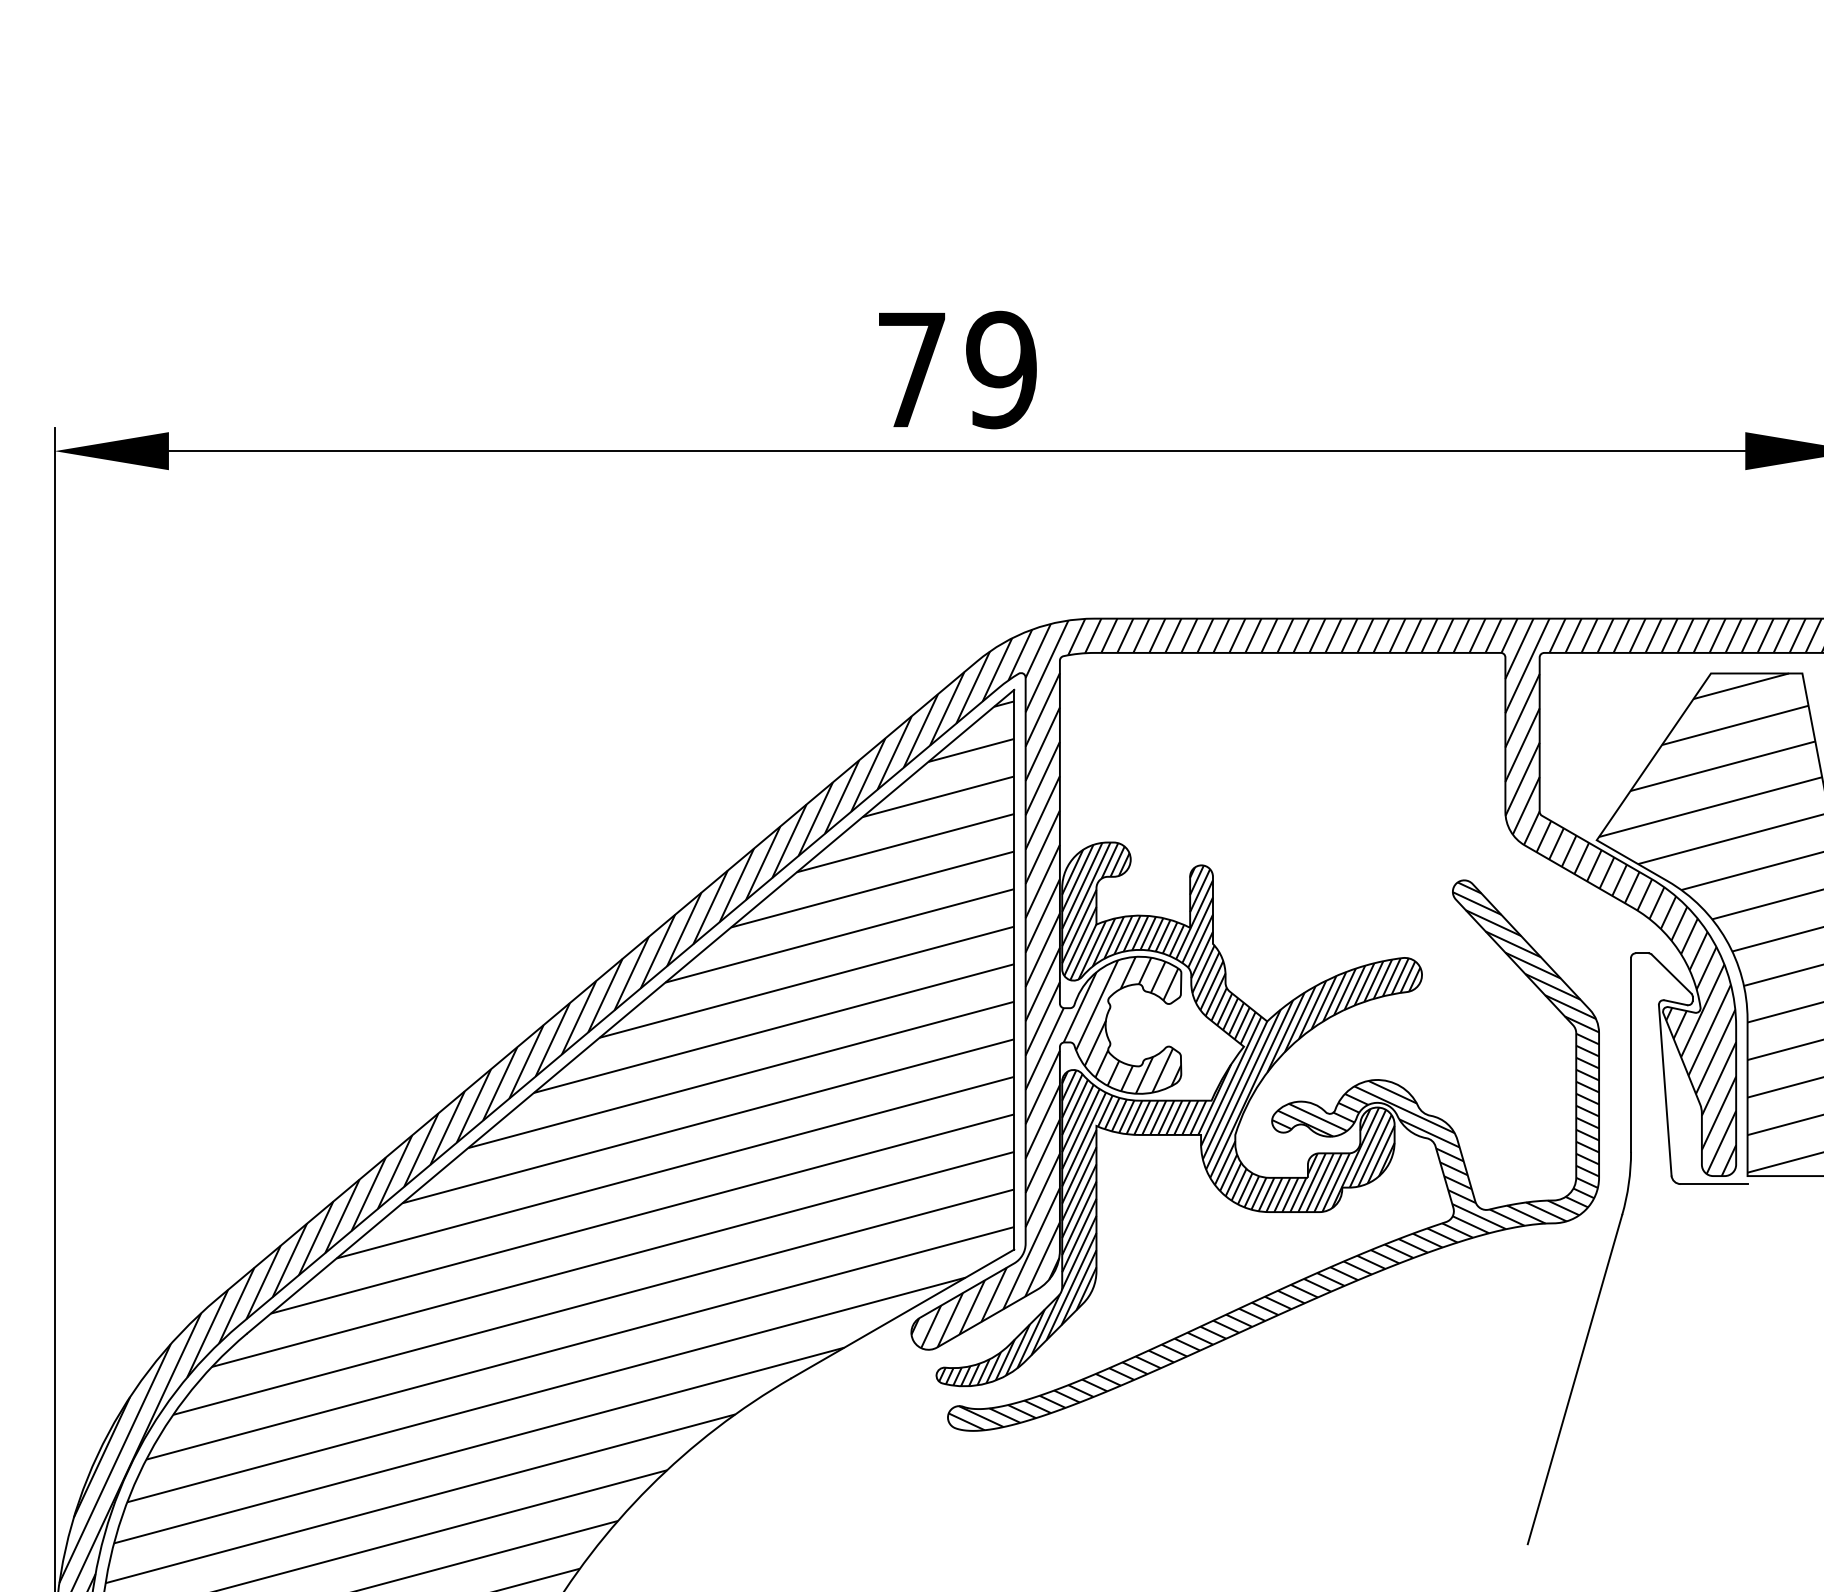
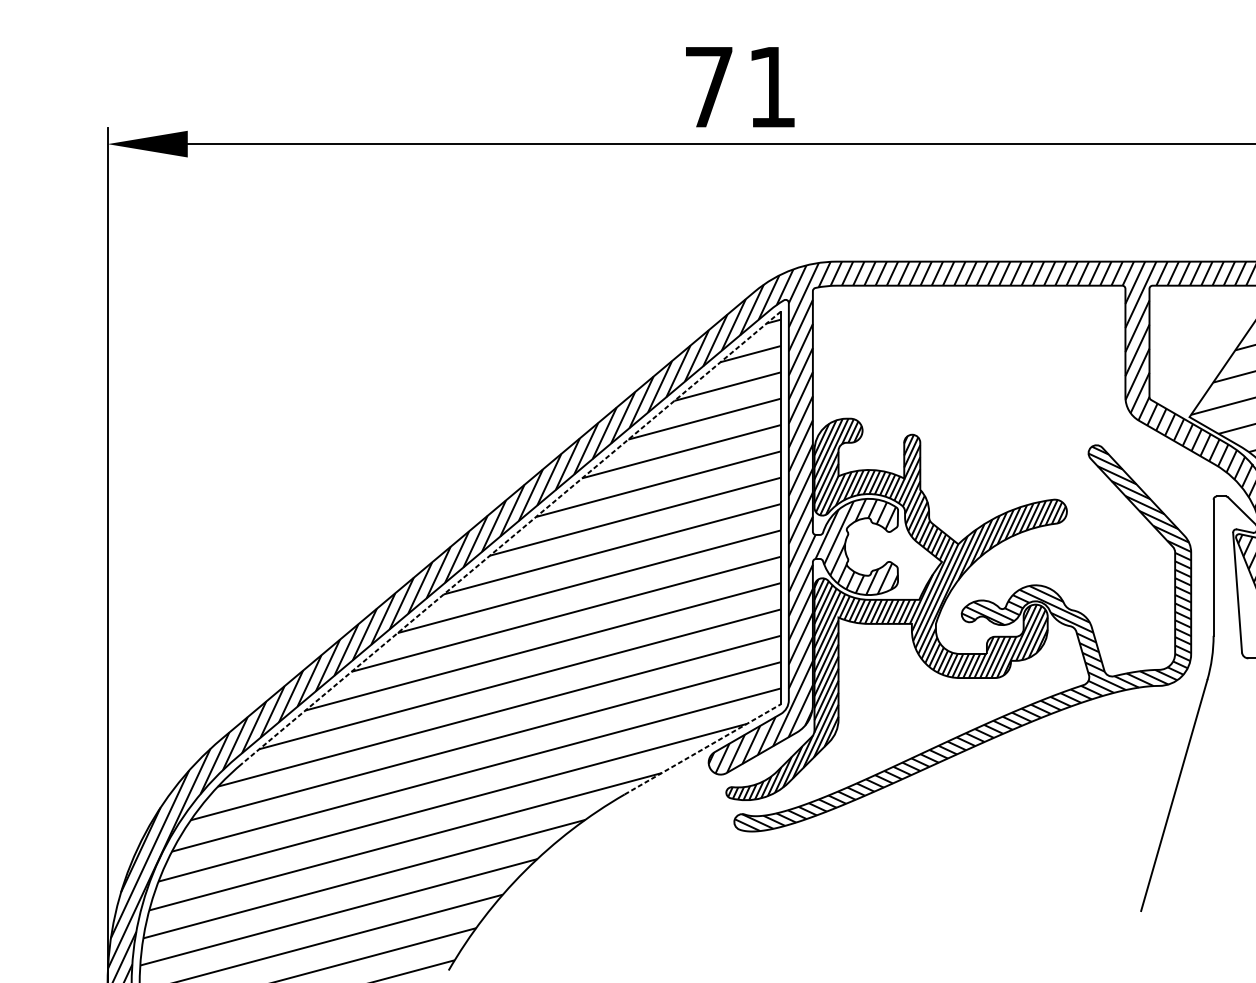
text: (1001, 369) -> (771, 86), 79 -> 71
line: (630, 1011) -> (511, 537), solid -> dashed
line: (903, 1313) -> (703, 749), solid -> dashed

